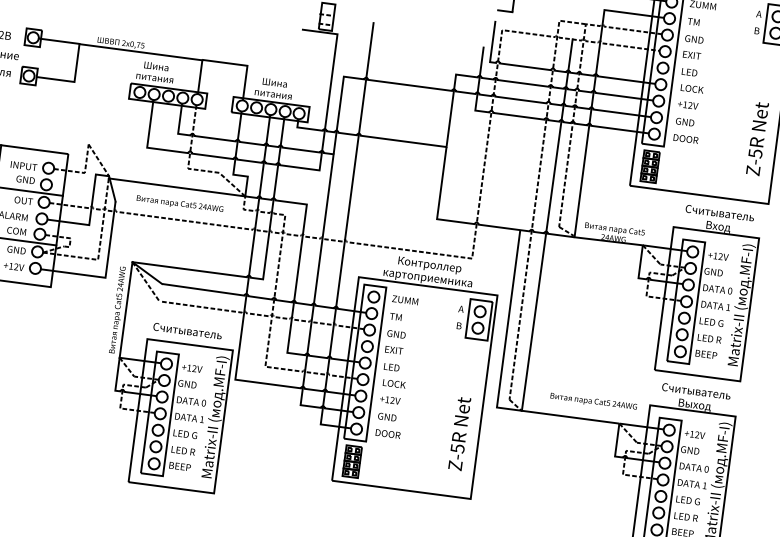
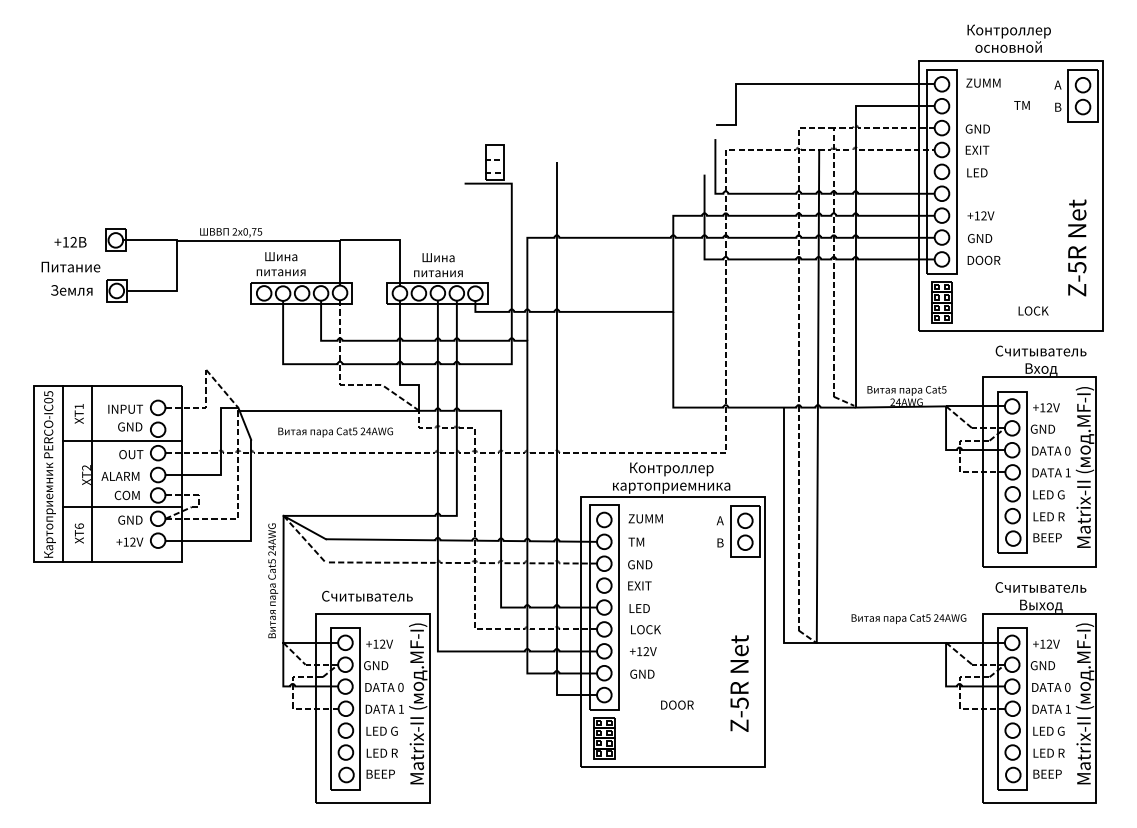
text: (693, 21) -> (1021, 105), moved
text: (692, 88) -> (1033, 310), moved
text: (388, 433) -> (677, 704), moved

